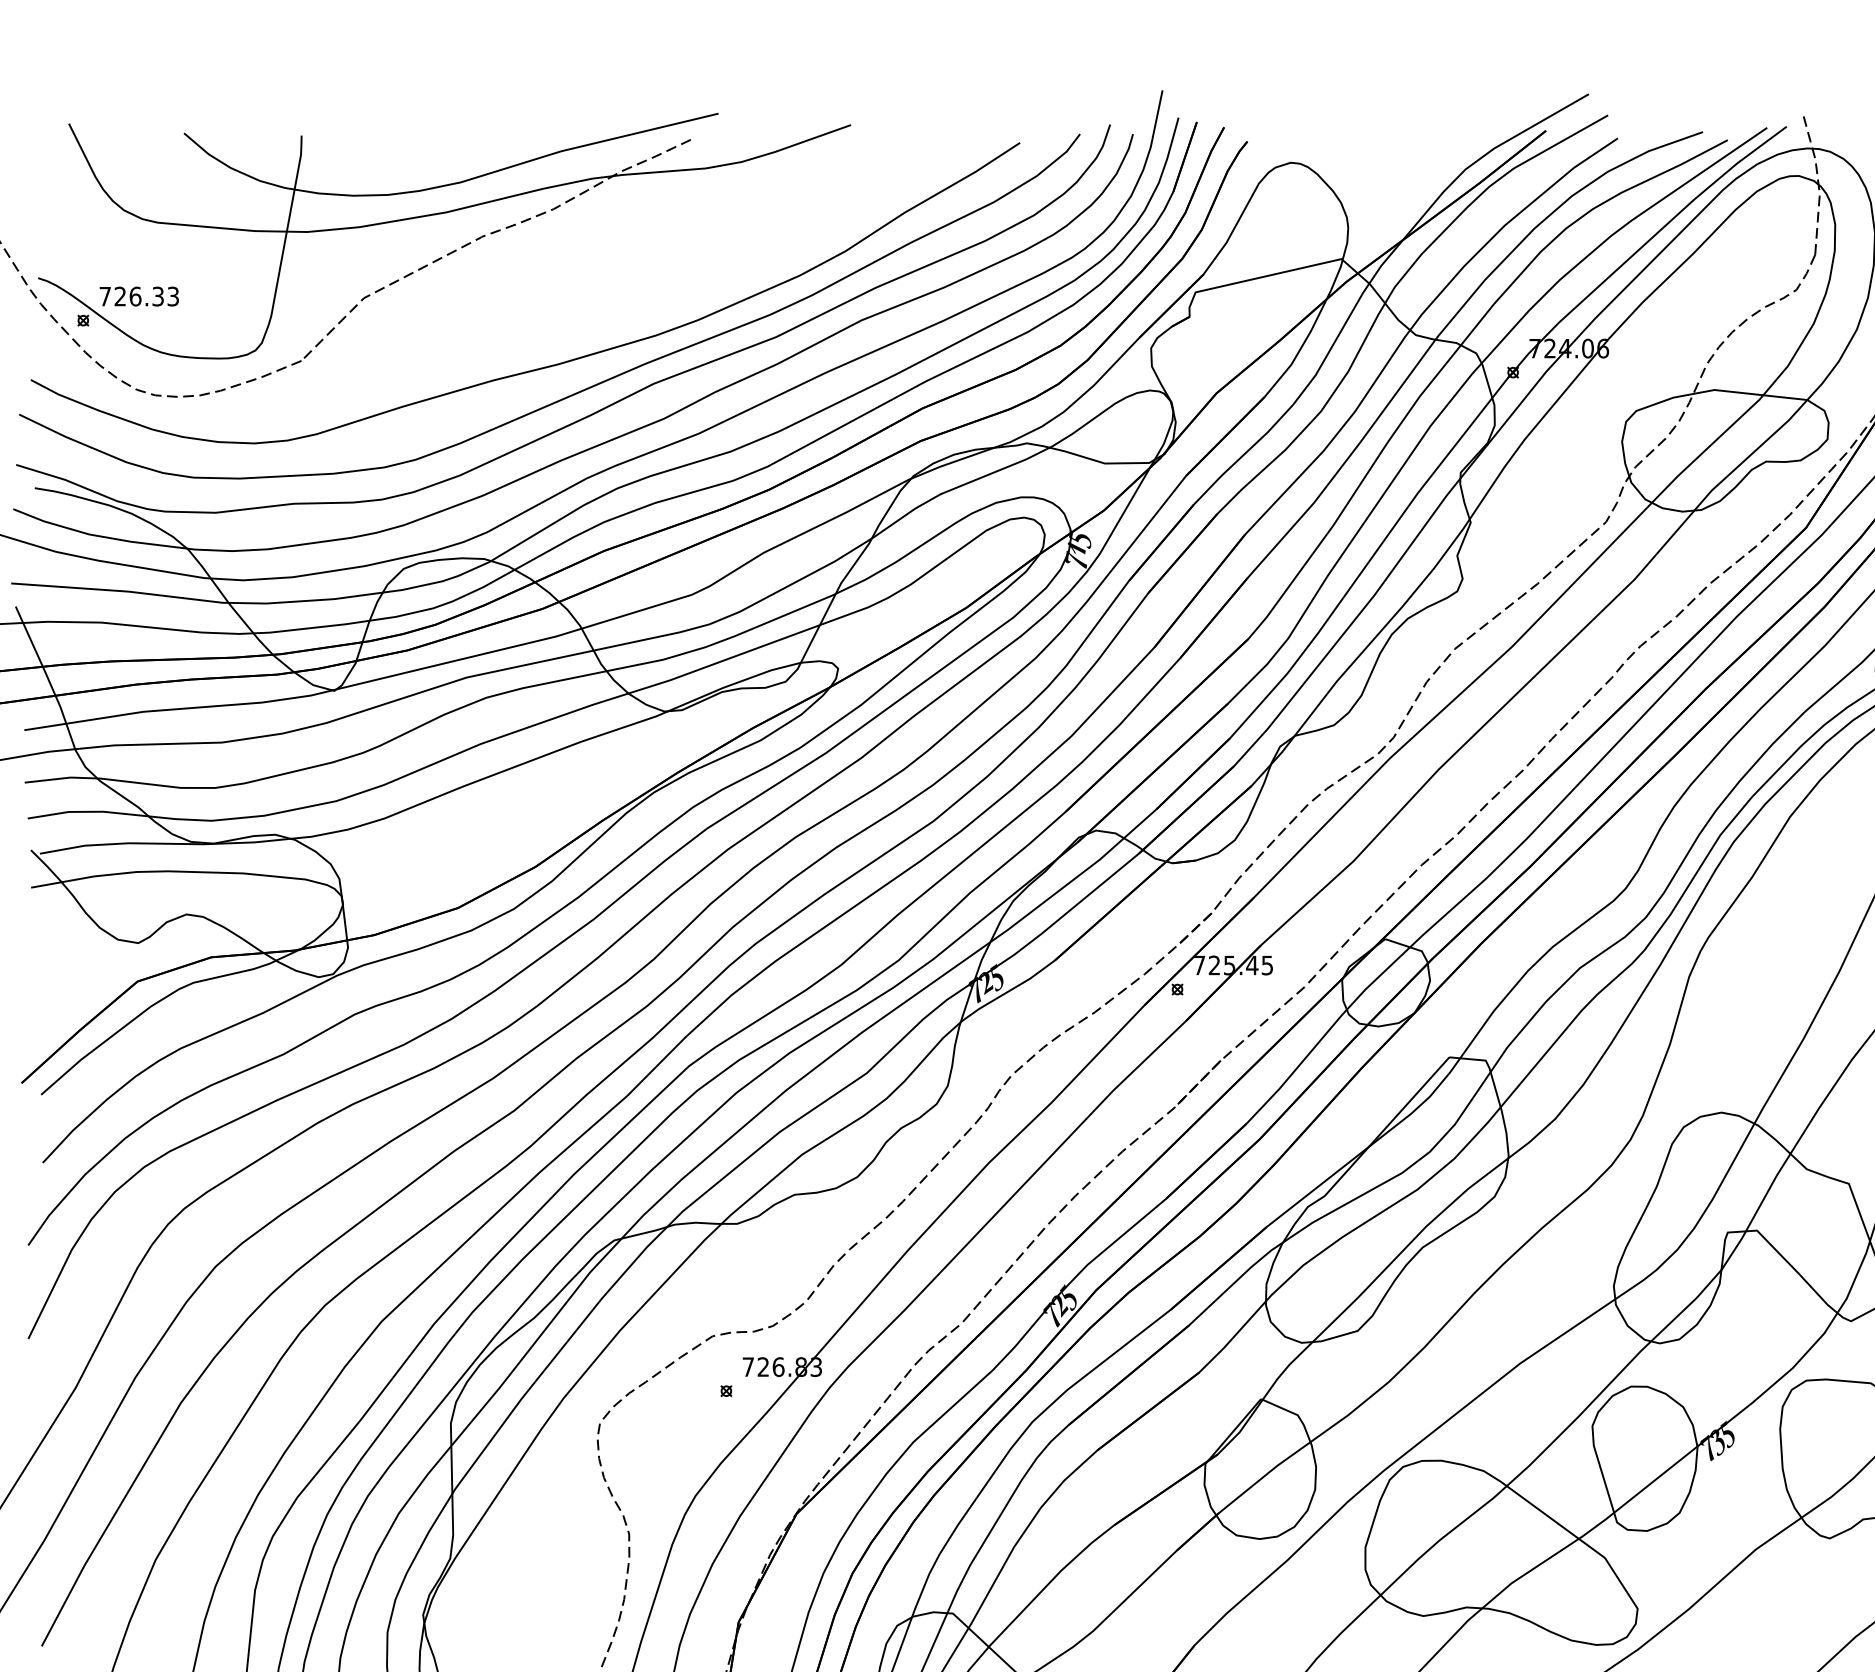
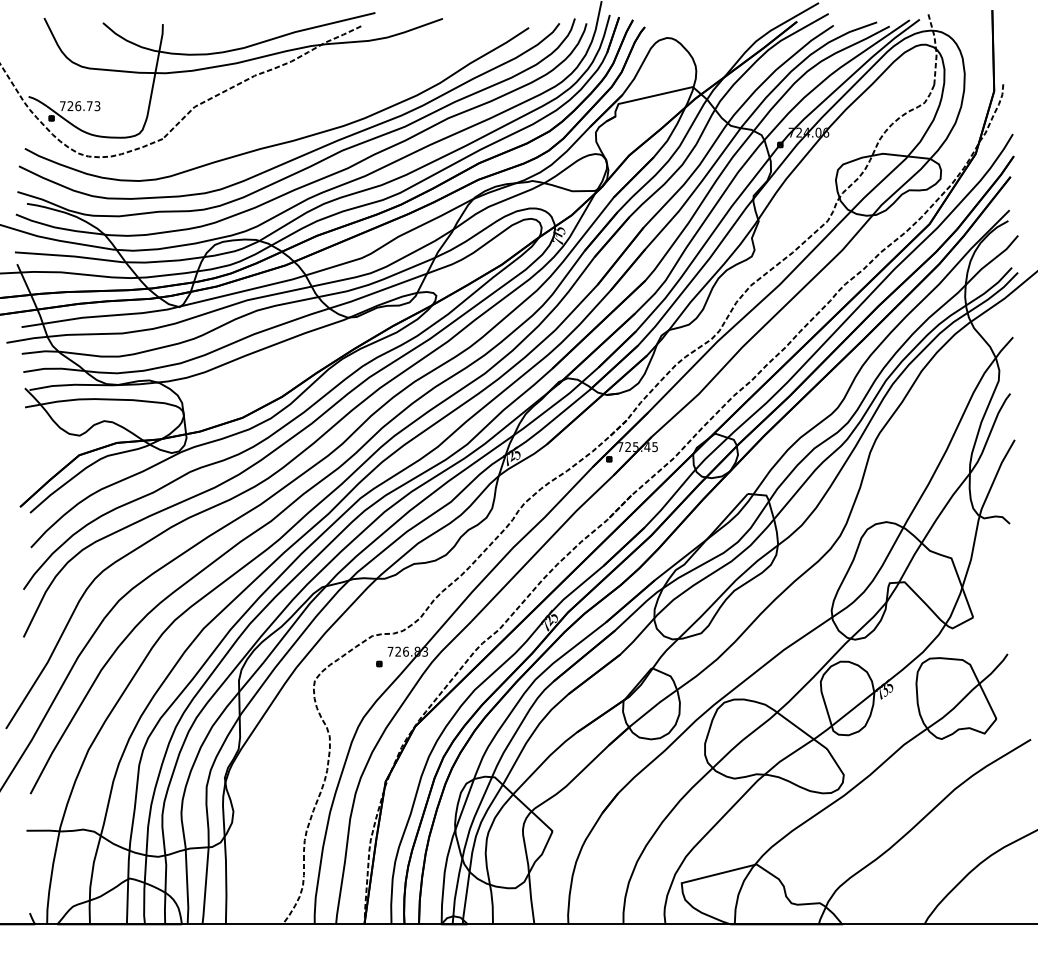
text: (157, 297) -> (89, 106), 726.33 -> 726.73

